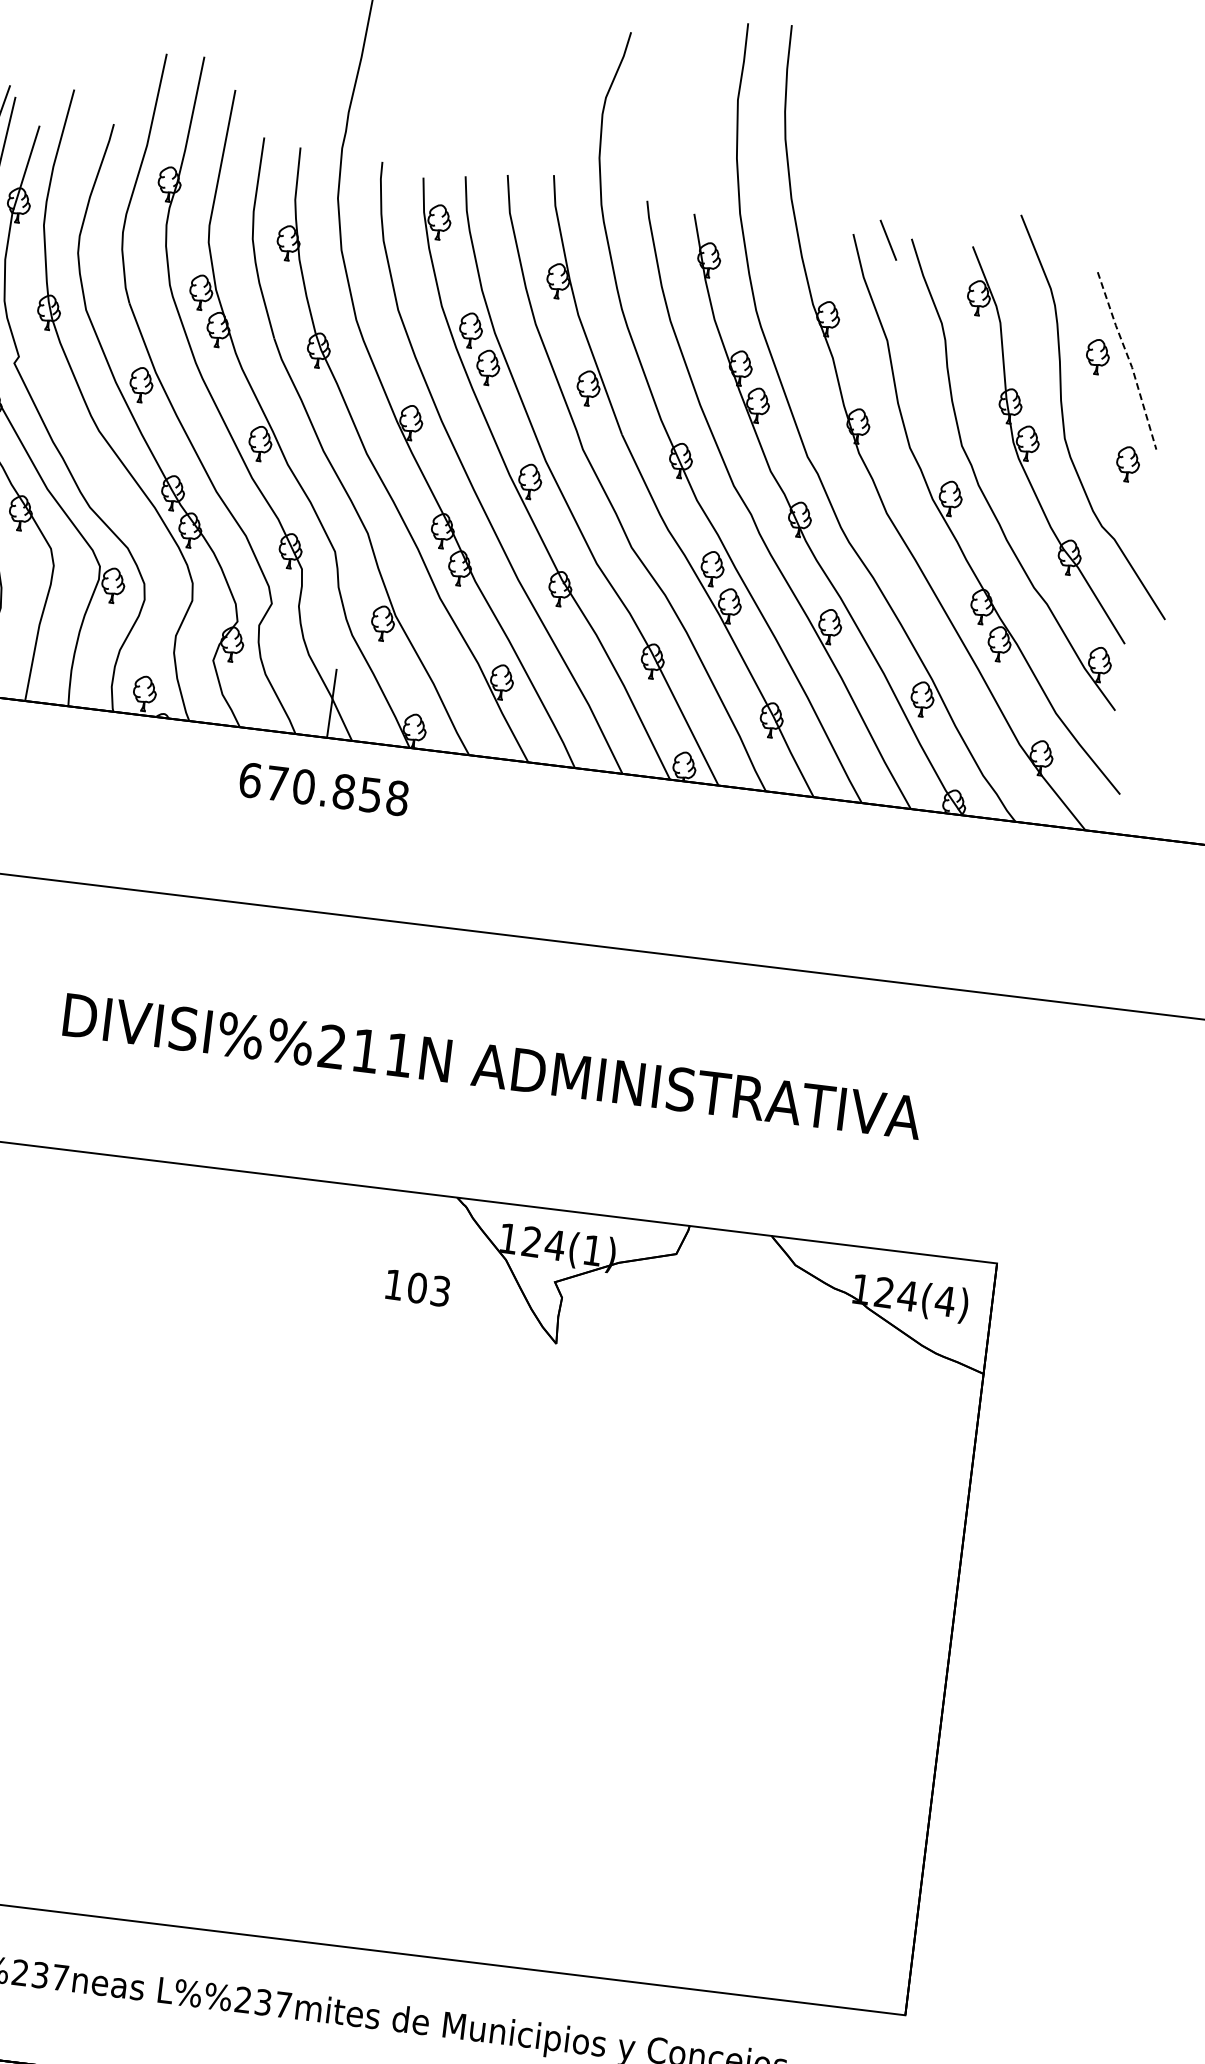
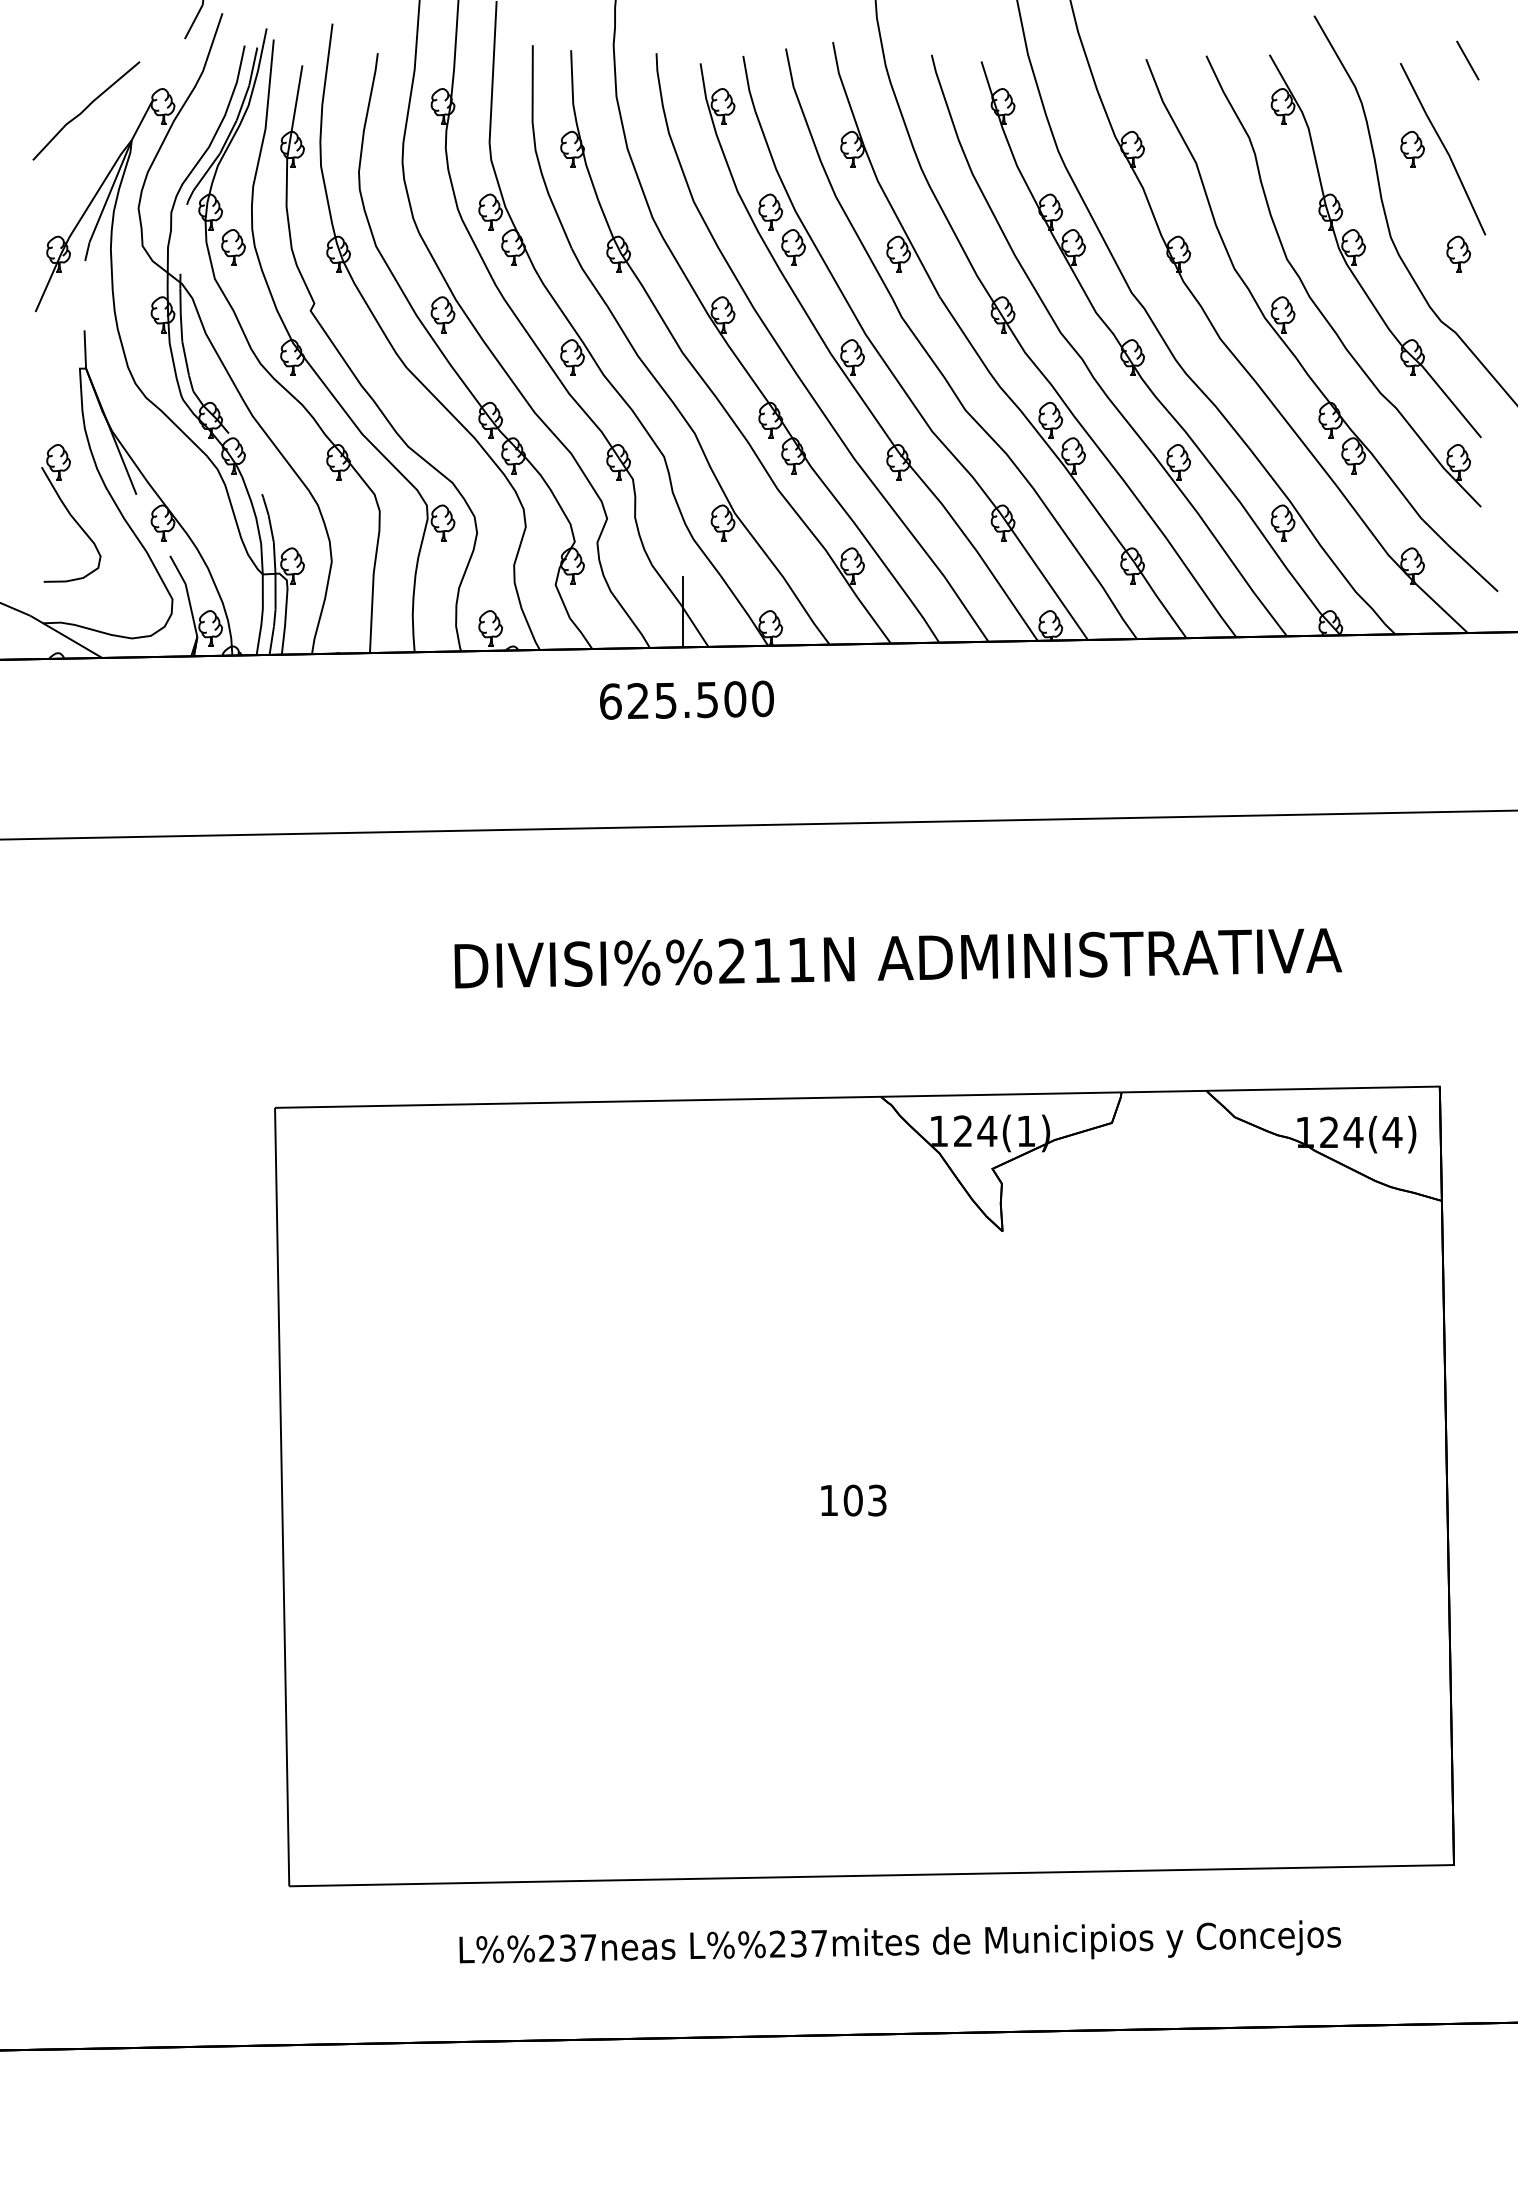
line: (888, 240) -> (1467, 60), moved
line: (1129, 360) -> (1445, 148), dashed -> solid
text: (337, 790) -> (700, 699), 670.858 -> 625.500
text: (417, 1288) -> (853, 1500), moved

